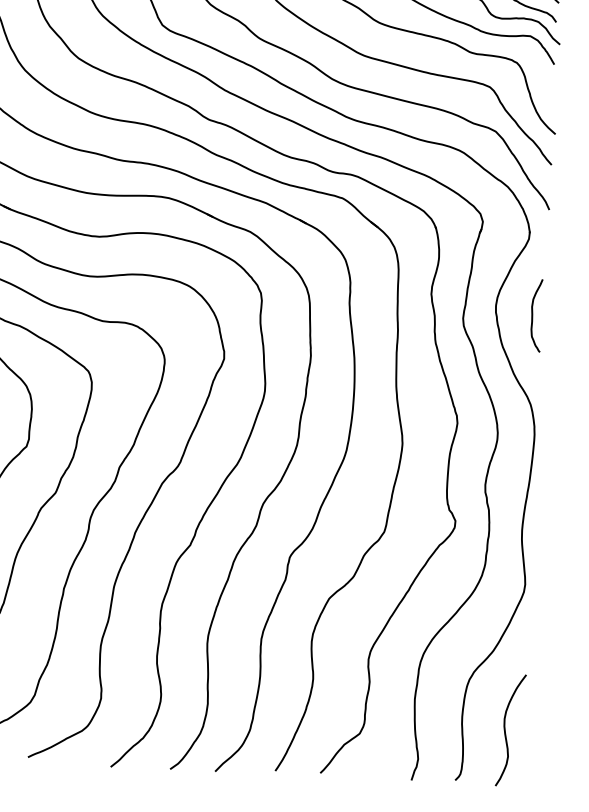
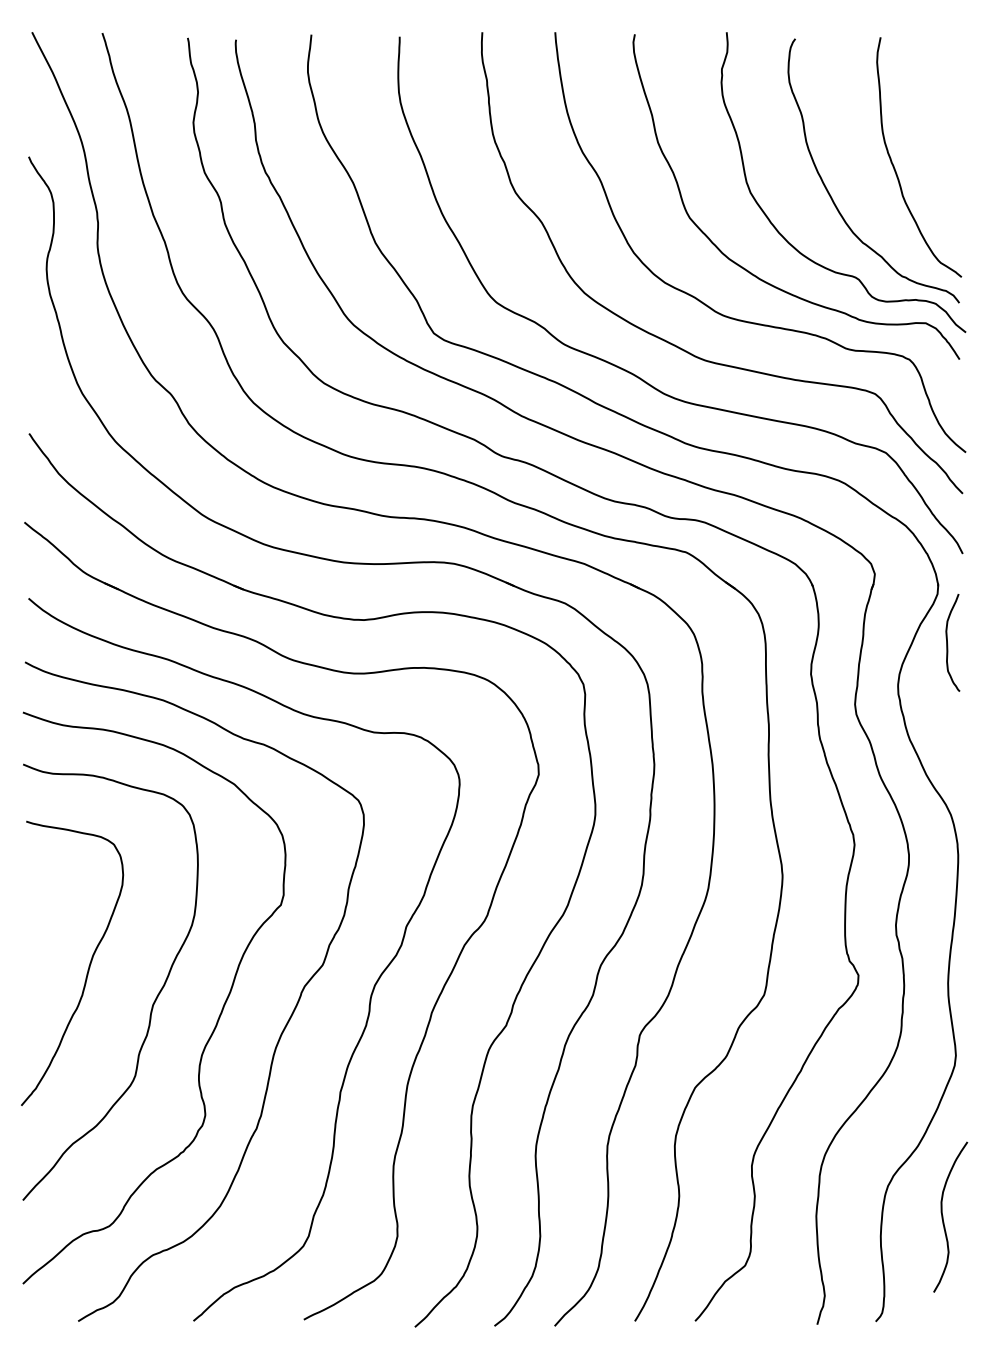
curve: (533, 316) -> (948, 644), moved
curve: (505, 729) -> (943, 1216), moved

